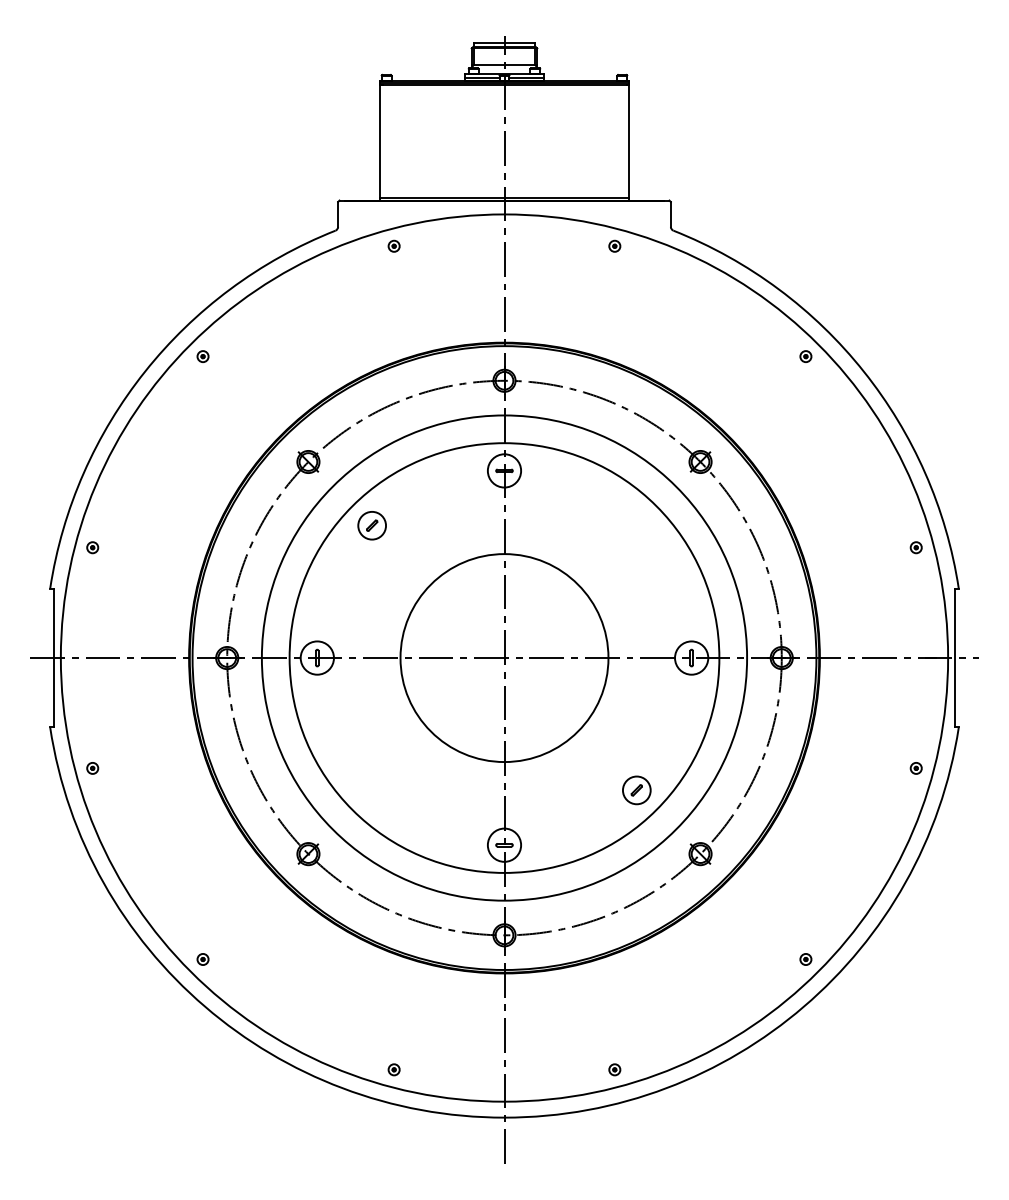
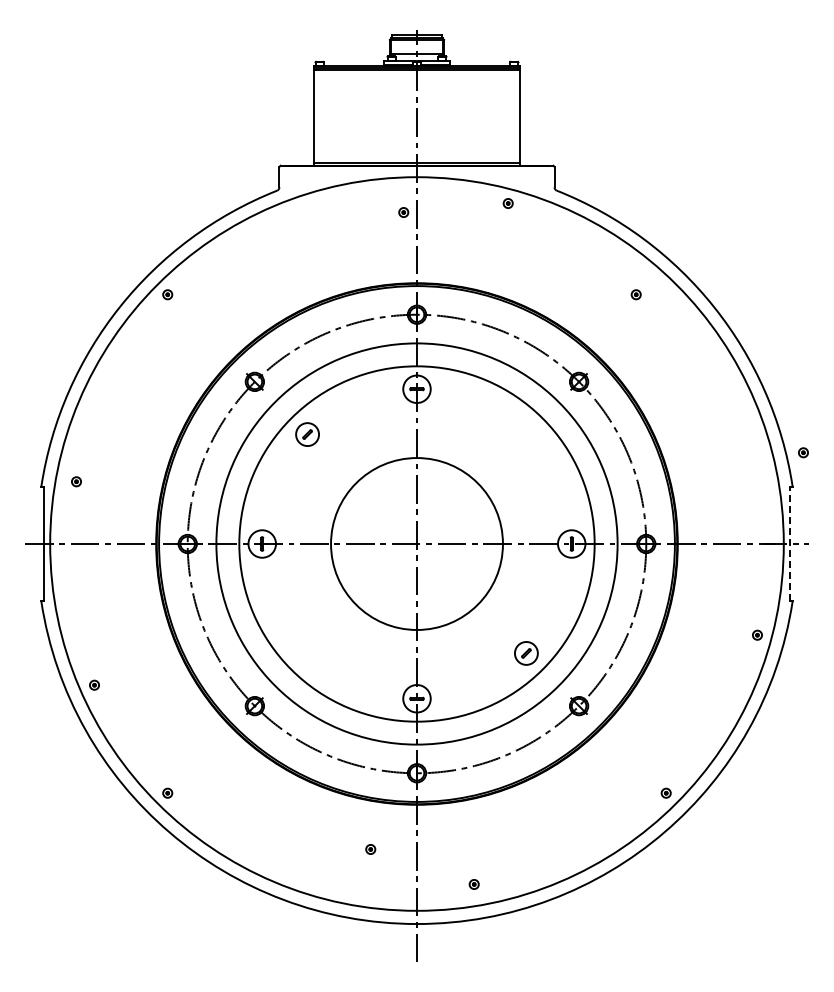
part: (393, 246) -> (403, 212), moved
part: (805, 356) -> (635, 294), moved
part: (92, 547) -> (76, 481), moved
part: (916, 547) -> (803, 452), moved
line: (955, 657) -> (789, 543), solid -> dashed
part: (92, 767) -> (94, 684), moved
part: (393, 1069) -> (370, 849), moved
part: (613, 1069) -> (473, 884), moved

